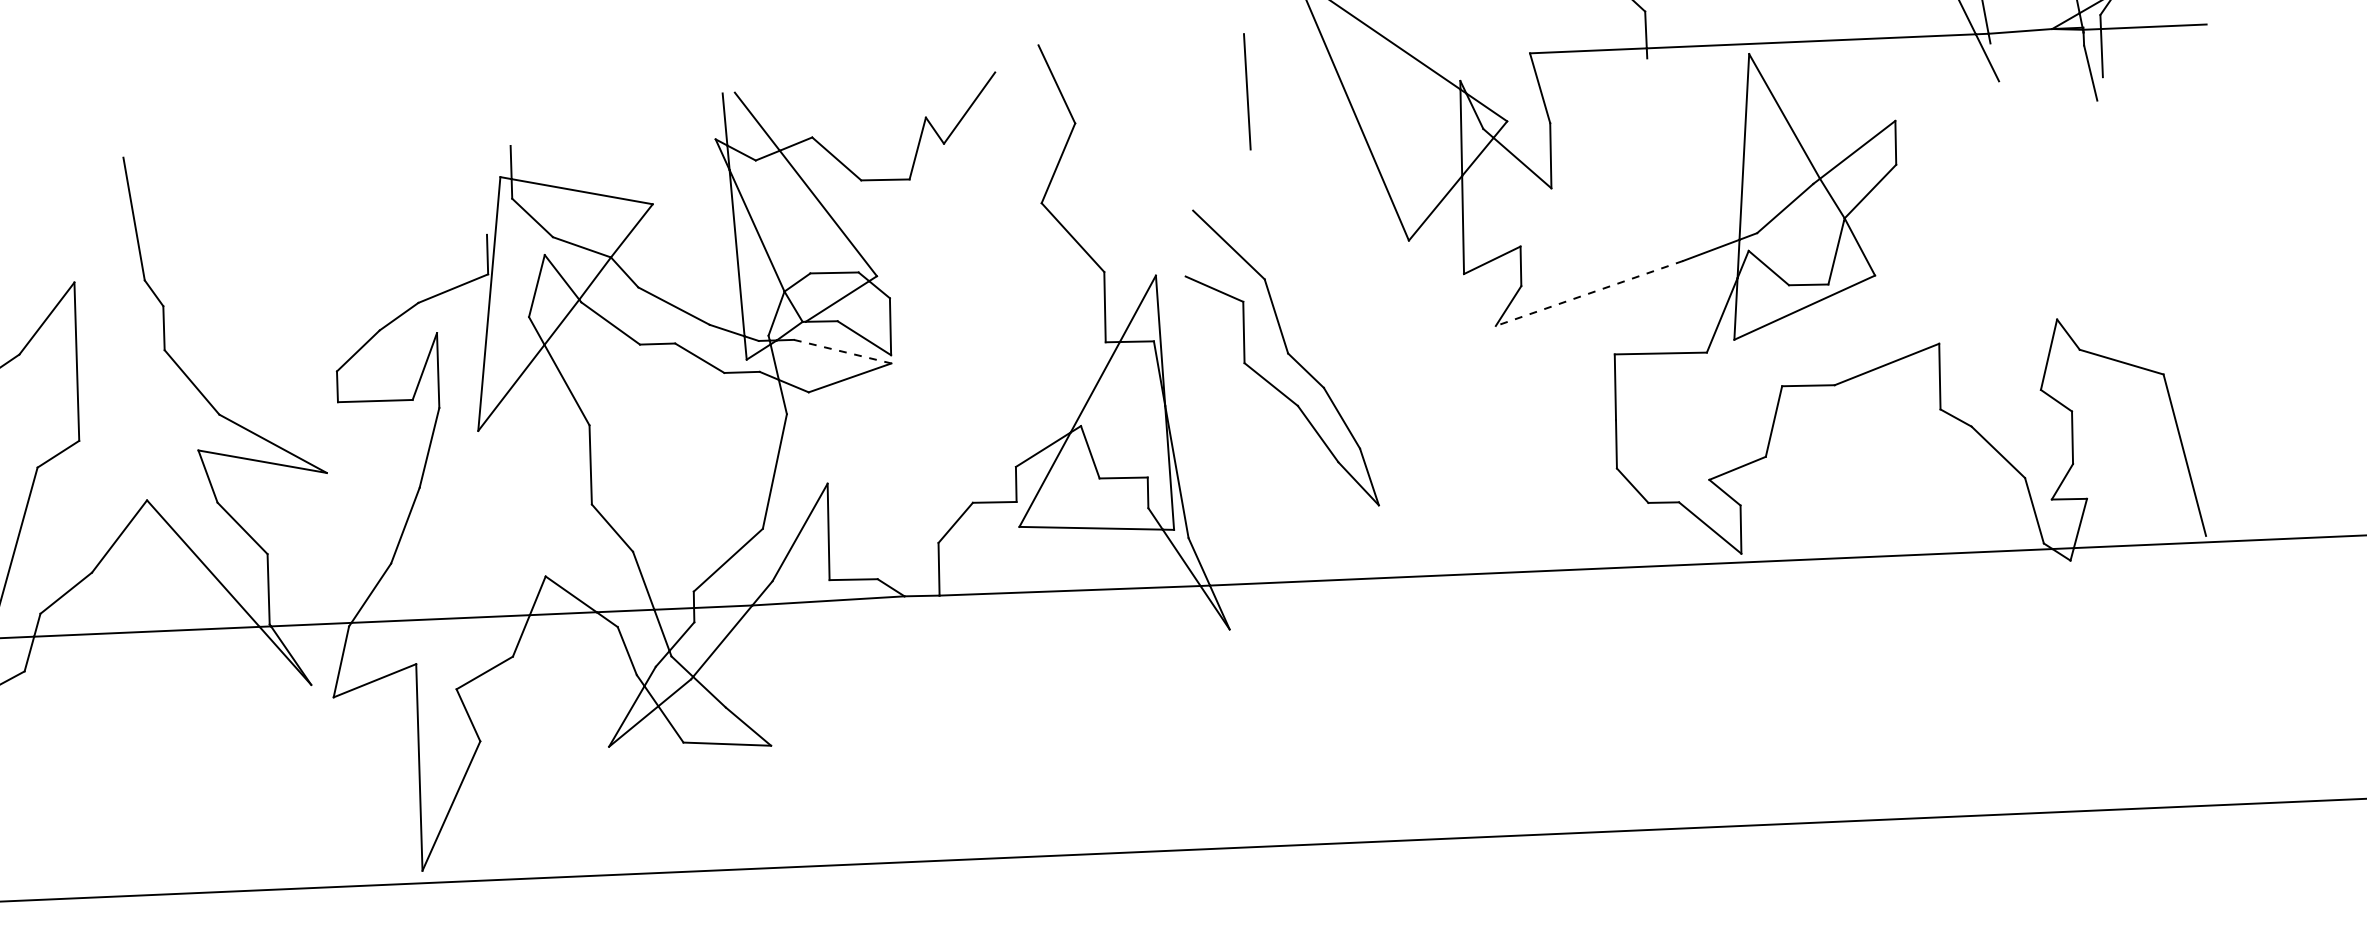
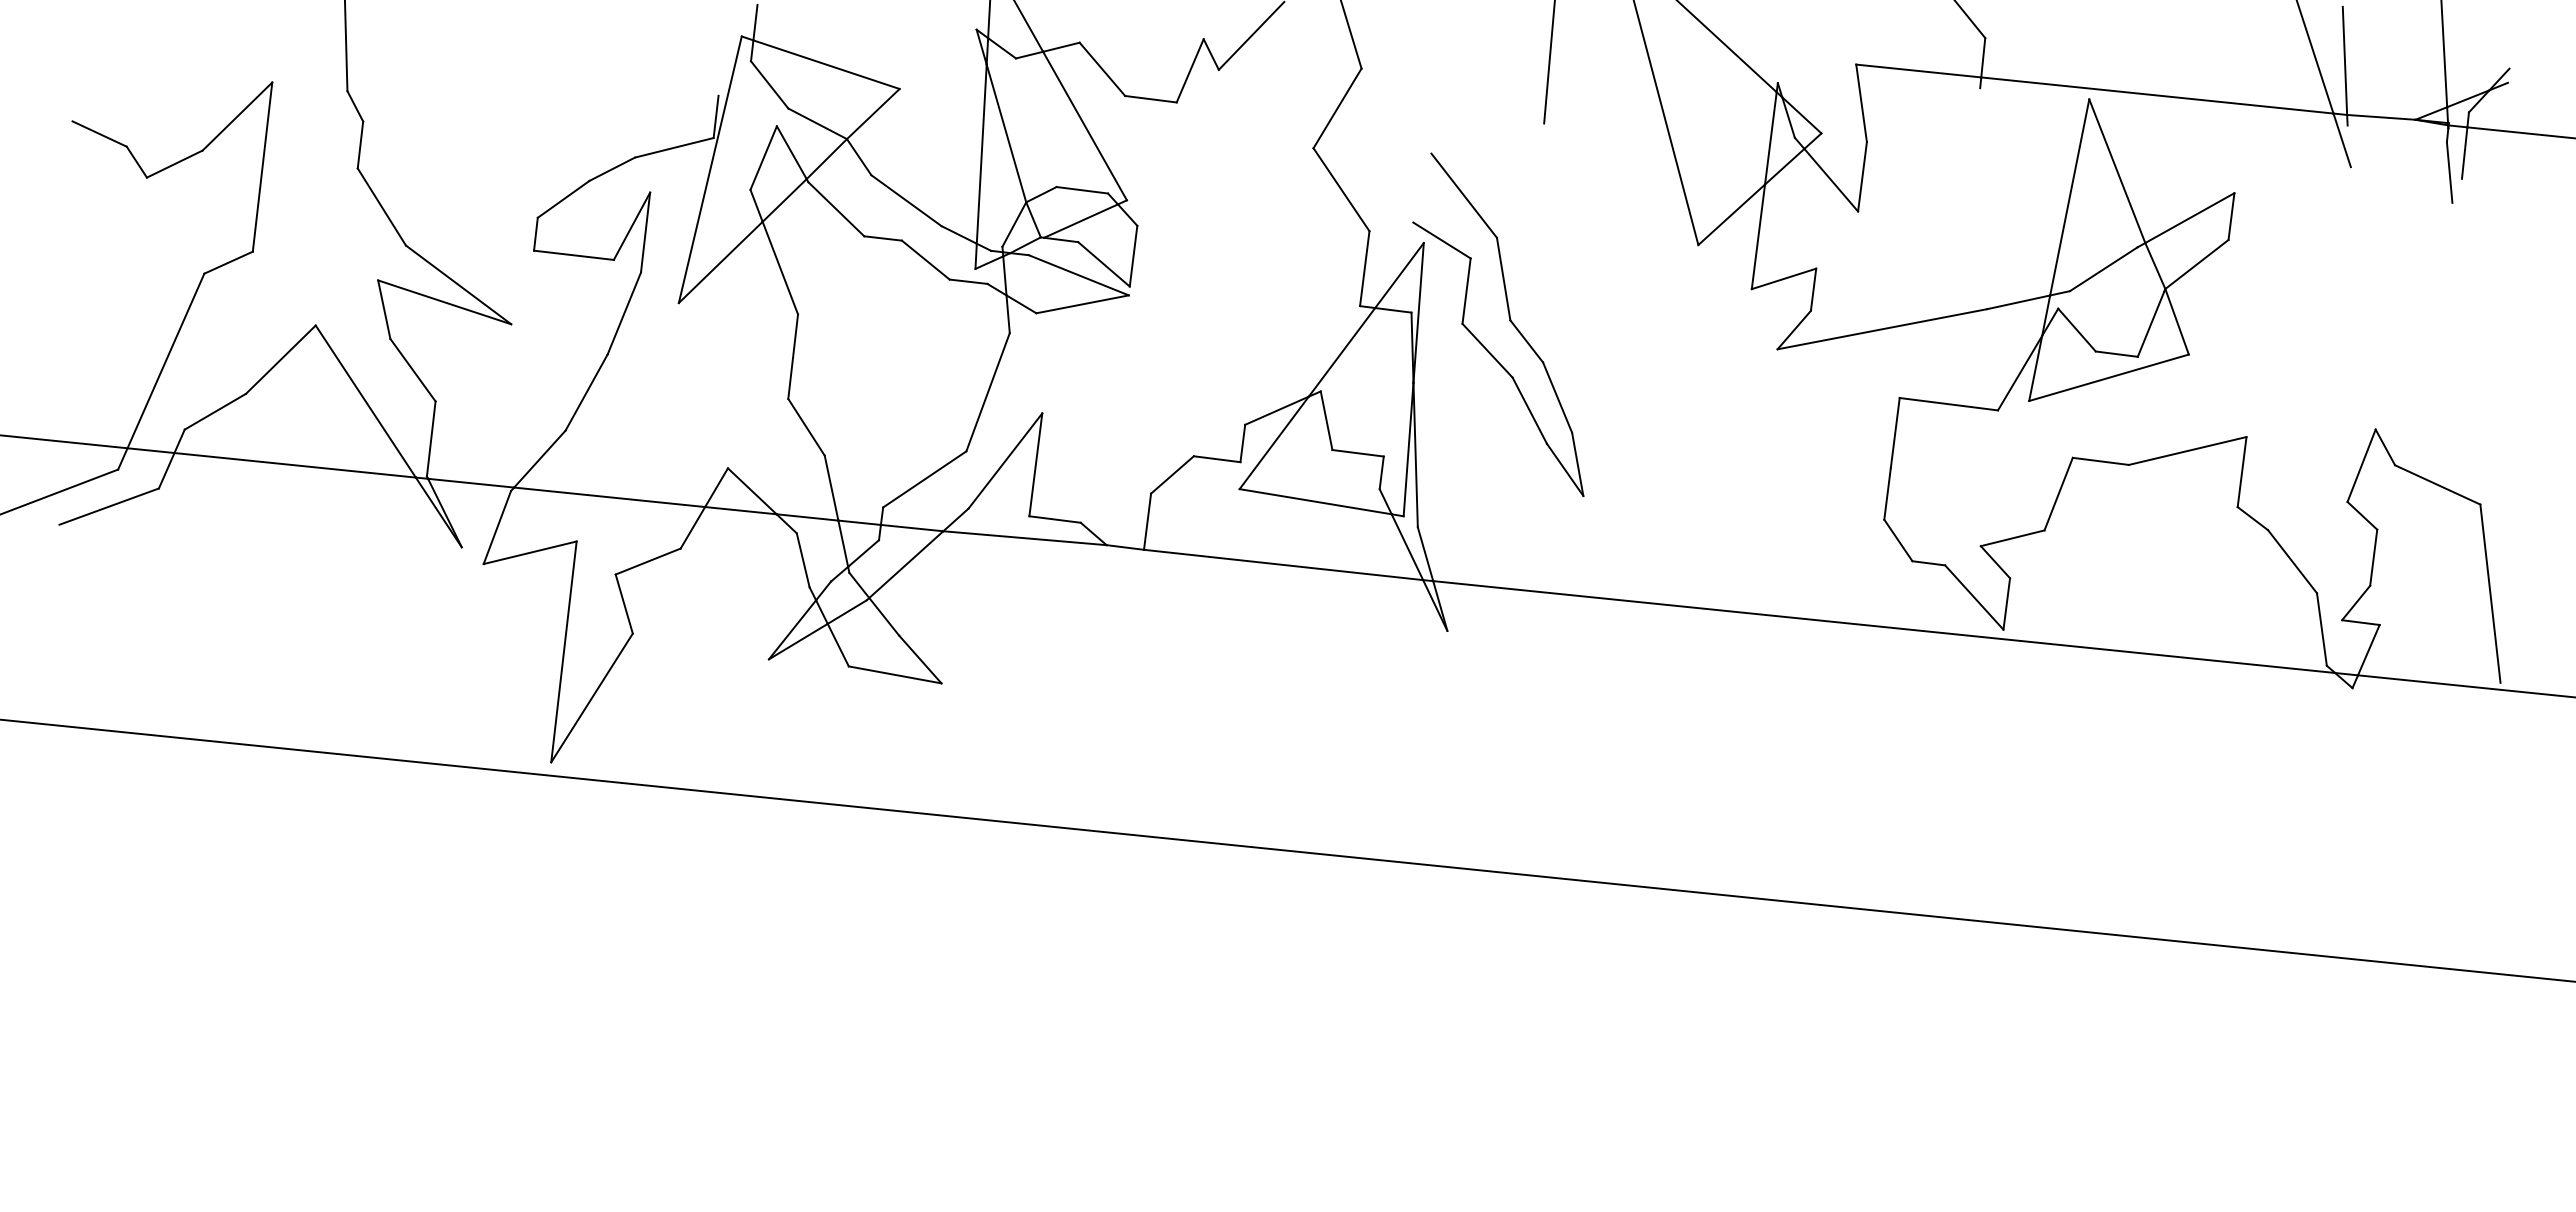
line: (1589, 293) -> (1882, 329), dashed -> solid
line: (842, 351) -> (1078, 275), dashed -> solid
part: (1287, 354) -> (1509, 321), moved

